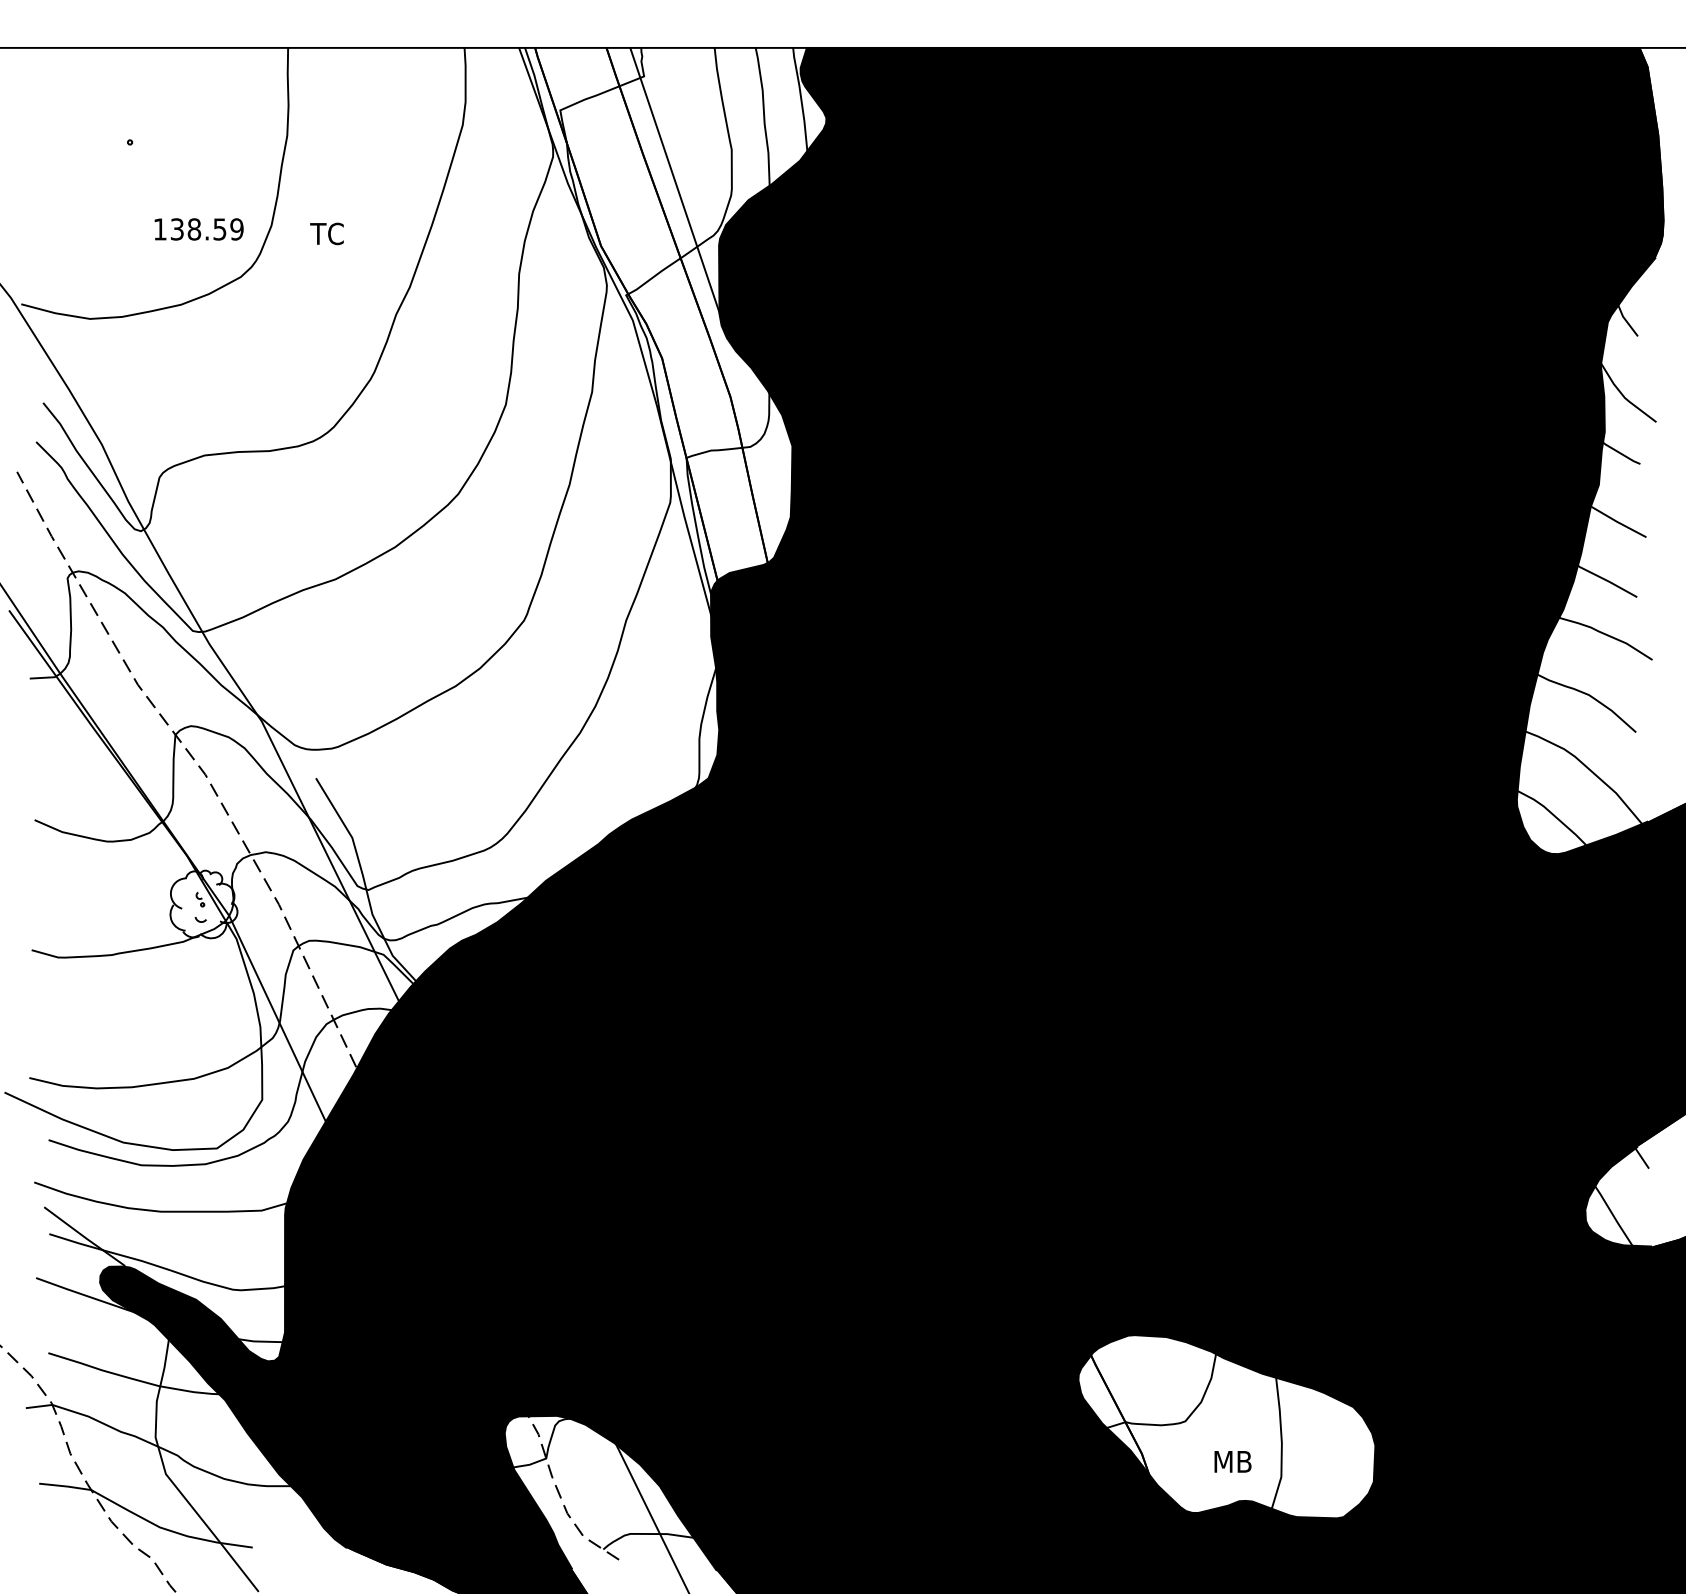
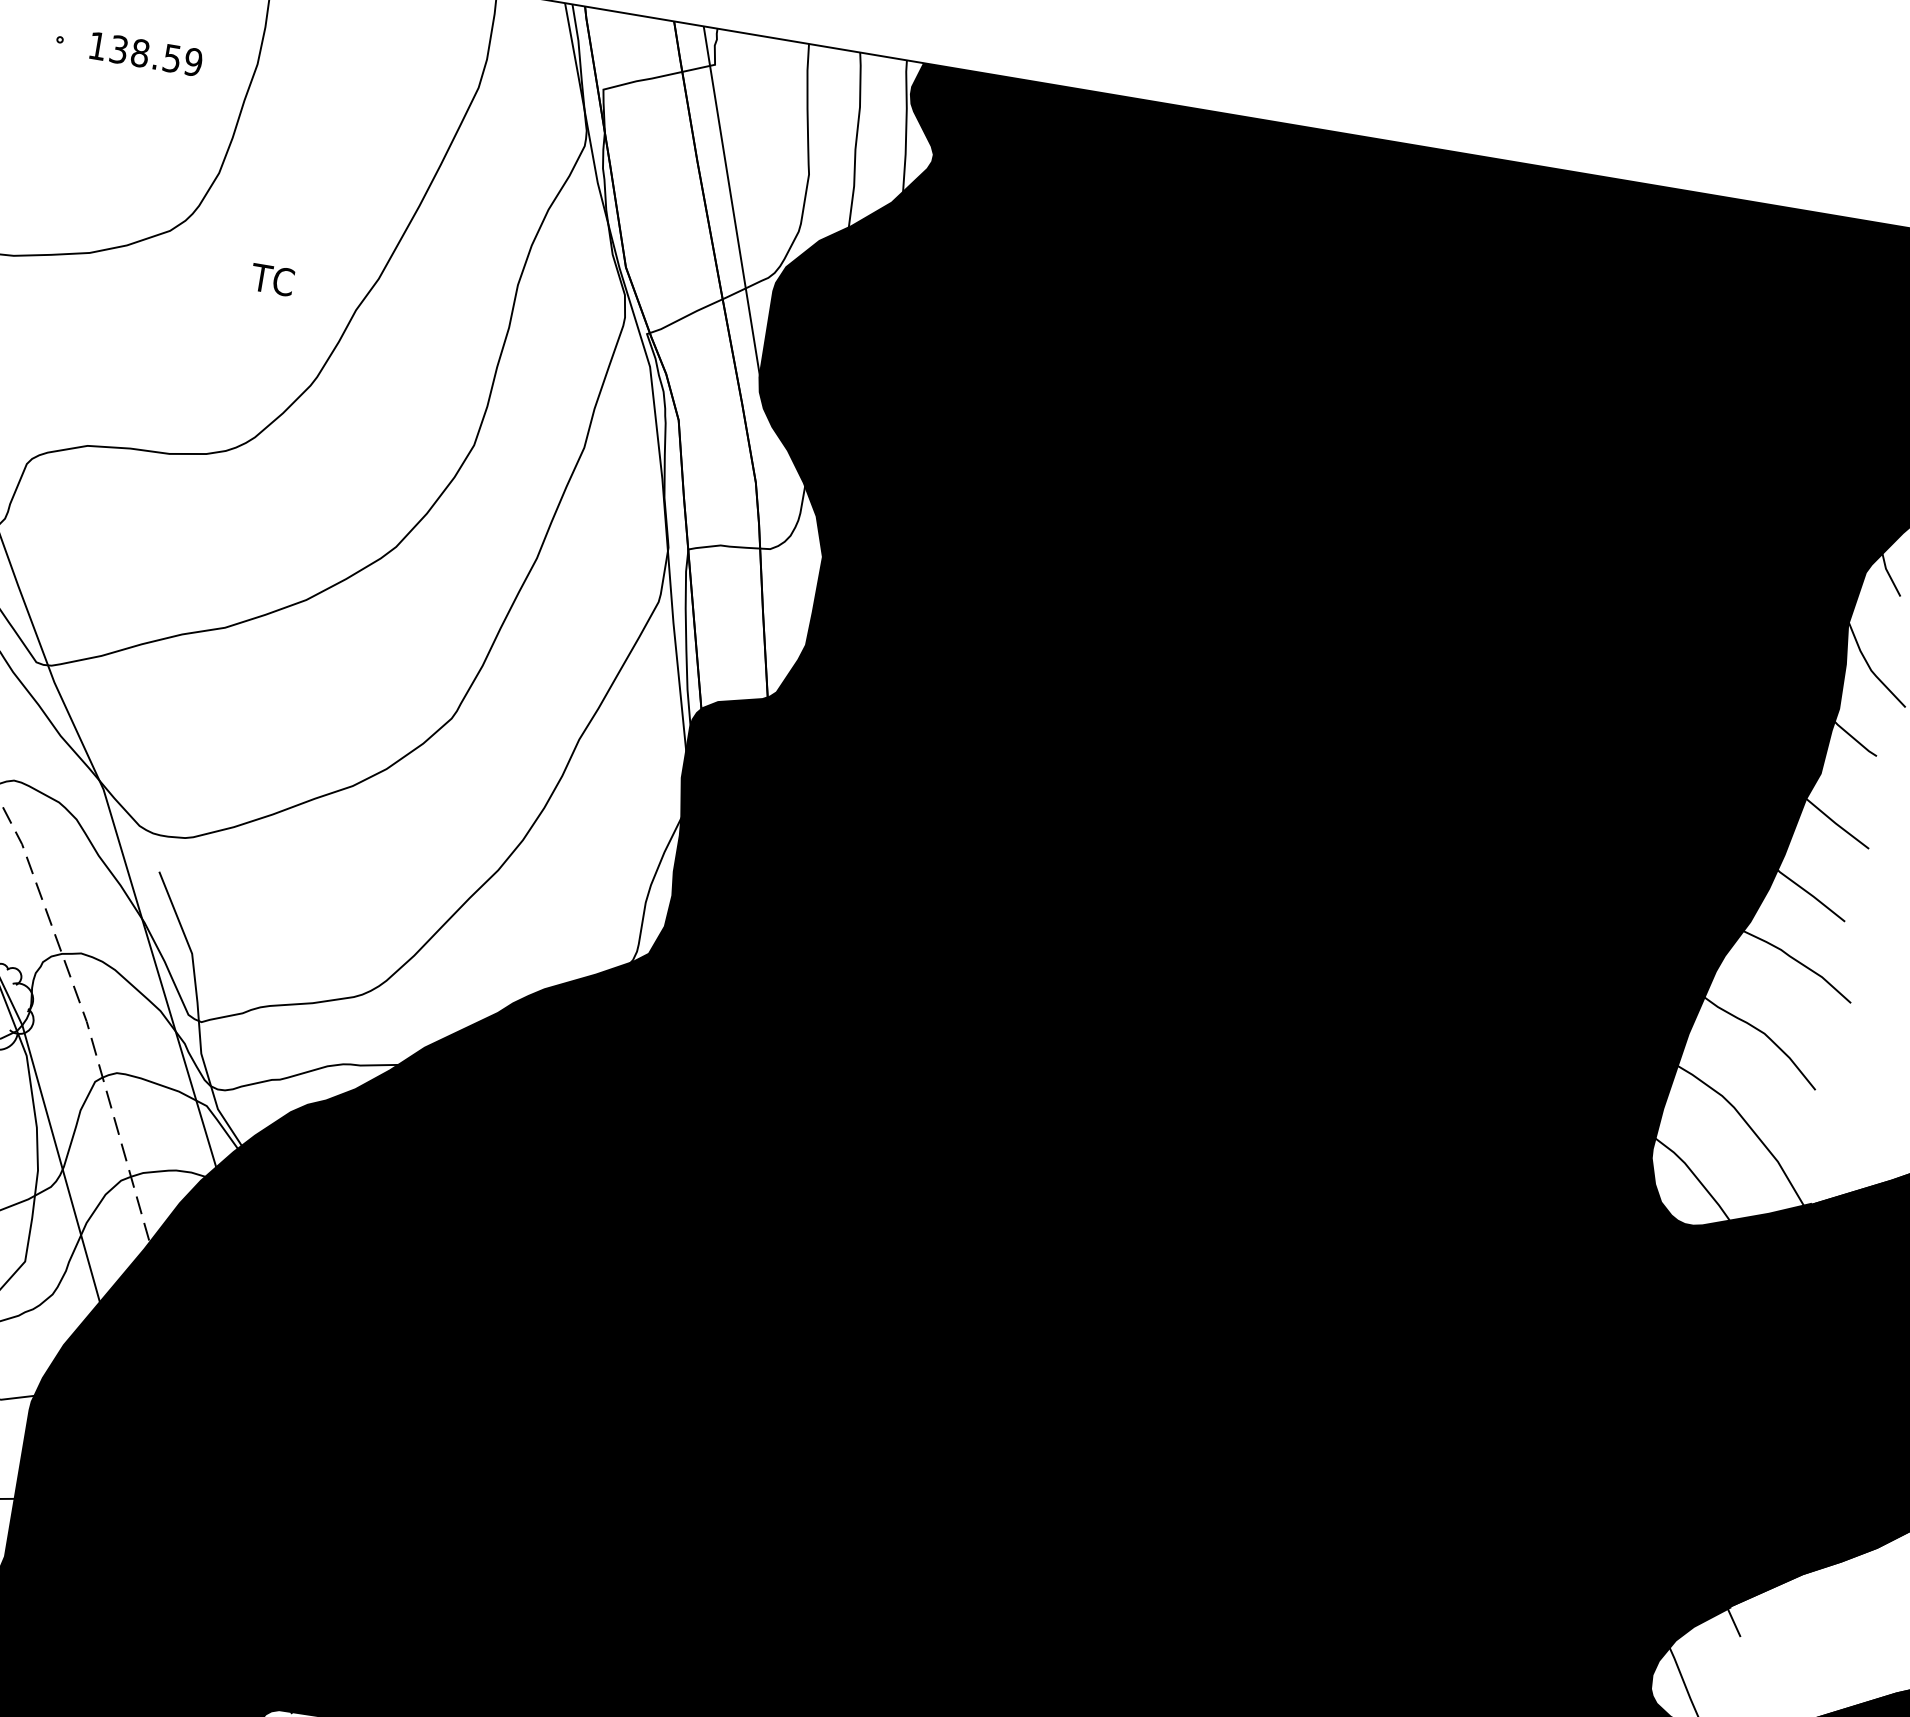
text: (198, 229) -> (145, 54), moved
text: (326, 233) -> (271, 279), moved

